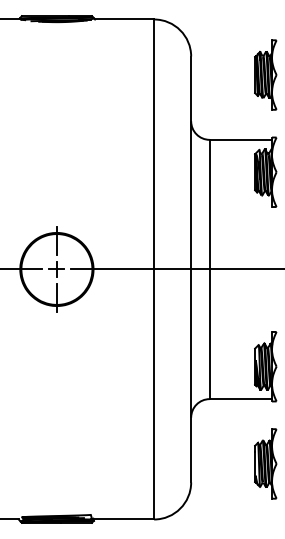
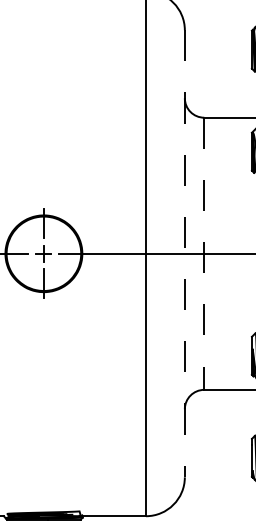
line: (191, 269) -> (185, 253), solid -> dashed
line: (209, 269) -> (204, 253), solid -> dashed

